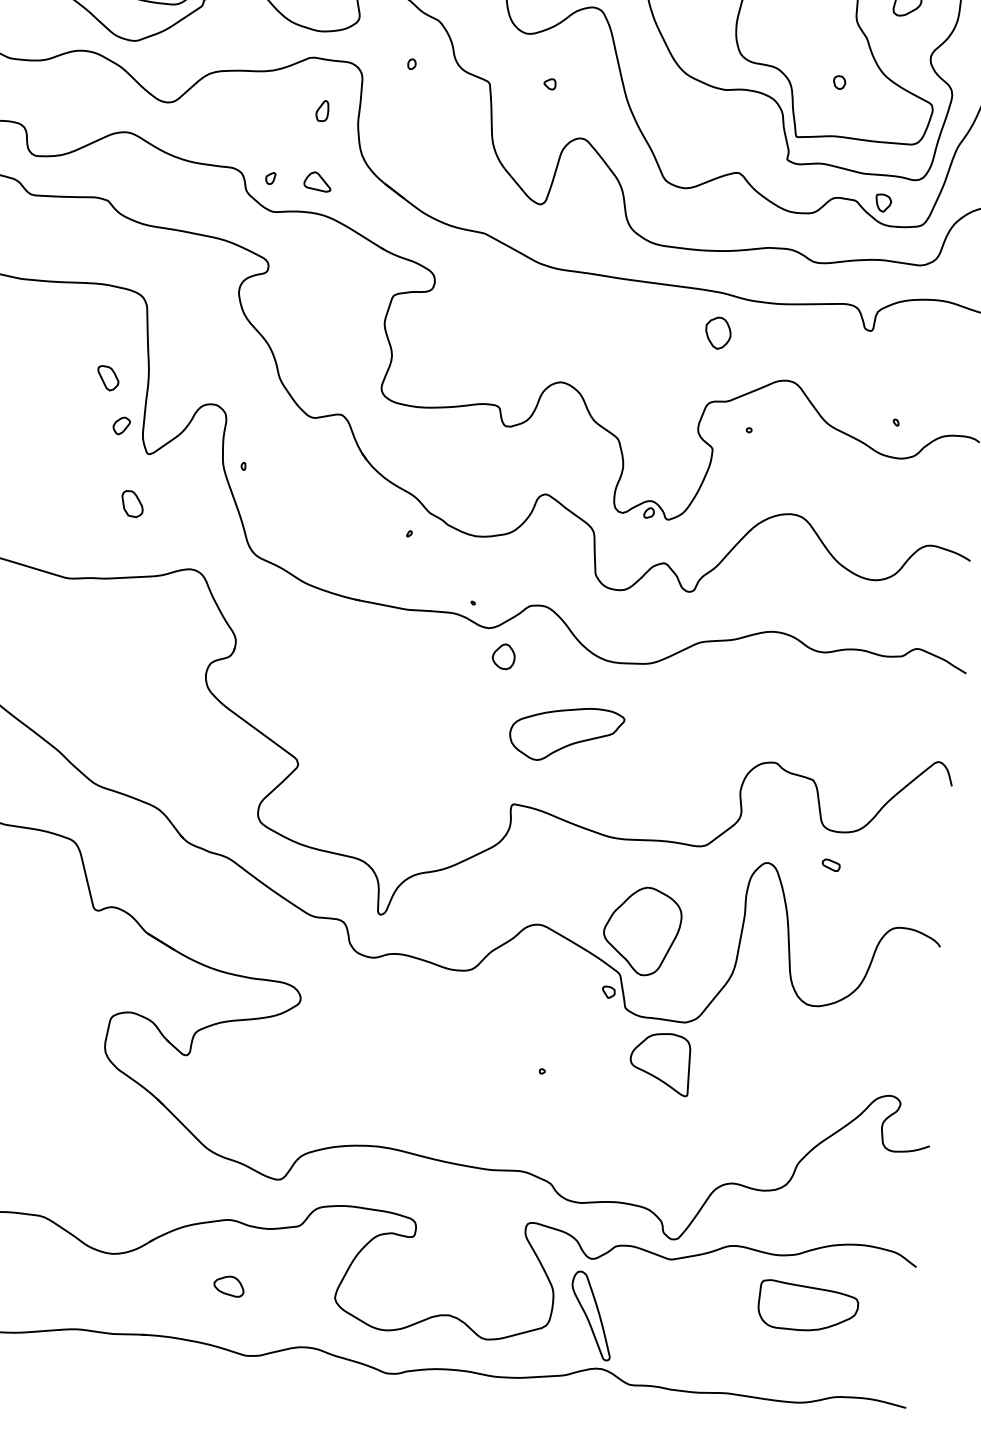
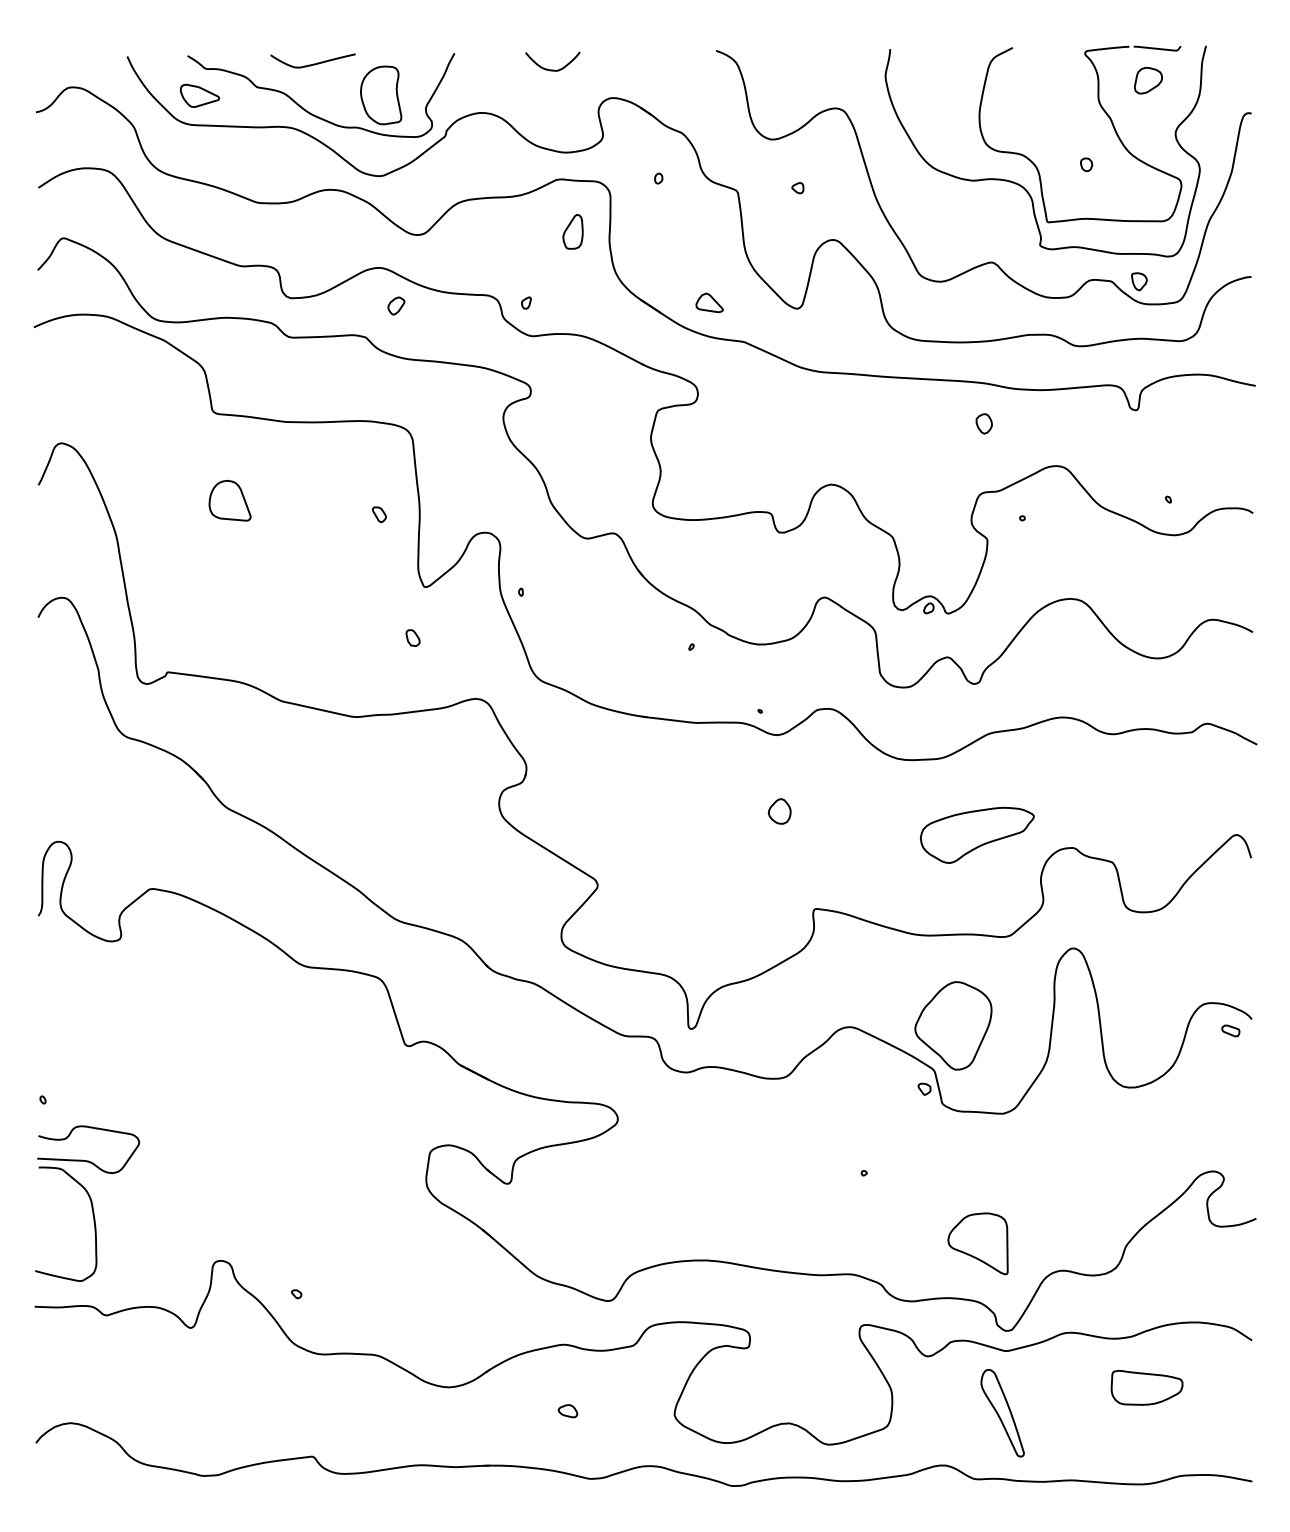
part: (321, 110) -> (572, 231), size x1.67
part: (317, 181) -> (709, 302), moved
part: (717, 332) -> (983, 423), size x0.62
part: (108, 378) -> (379, 514), size x0.62
part: (121, 425) -> (396, 305), moved
part: (131, 503) -> (412, 637), size x0.62
part: (503, 656) -> (779, 811), moved
part: (565, 733) -> (976, 834), moved
part: (830, 864) -> (1230, 1030), moved
part: (659, 1063) -> (977, 1243), moved
part: (228, 1286) -> (567, 1411), size x0.62
part: (807, 1306) -> (1146, 1387), size x0.71
part: (591, 1316) -> (1002, 1413), moved

